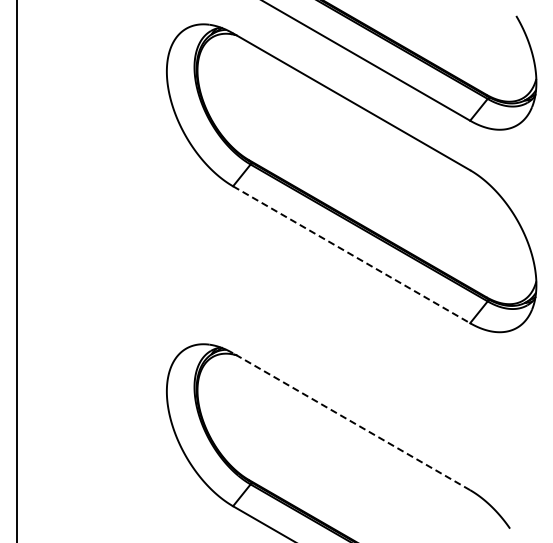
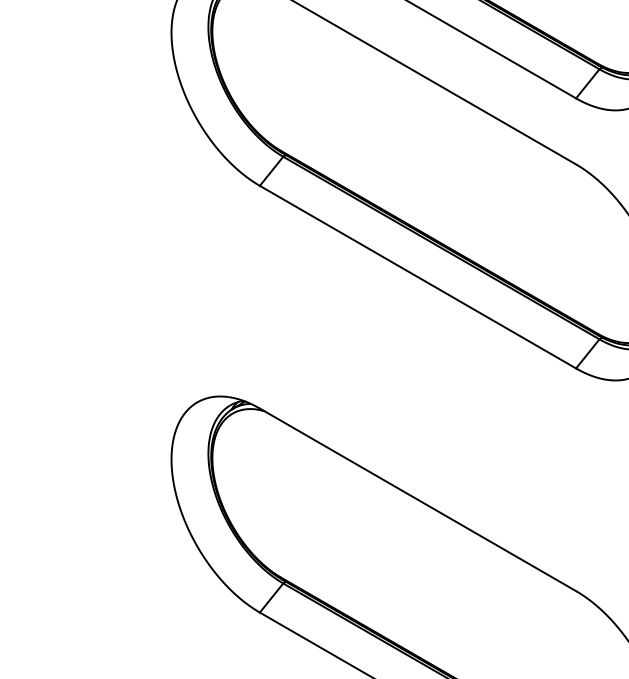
line: (351, 254) -> (417, 276), dashed -> solid
line: (351, 421) -> (417, 499), dashed -> solid

